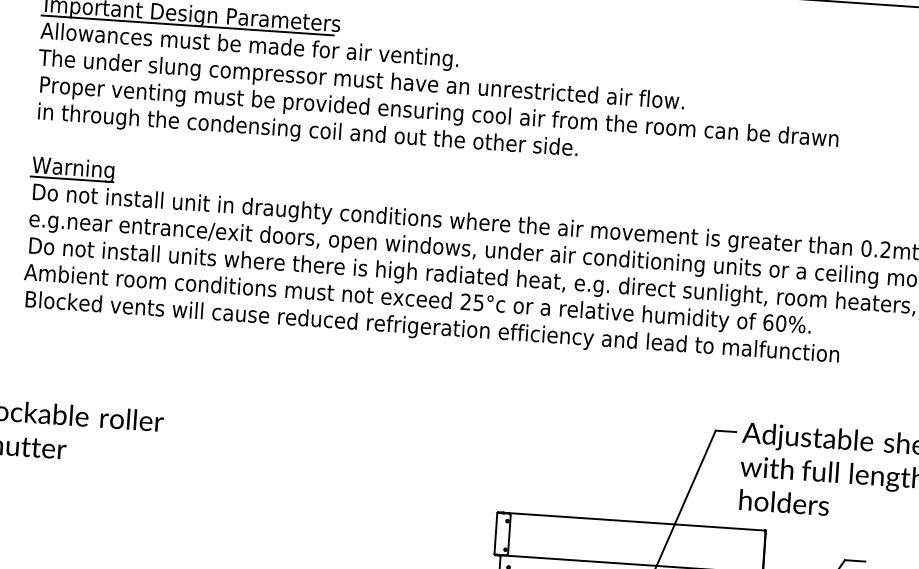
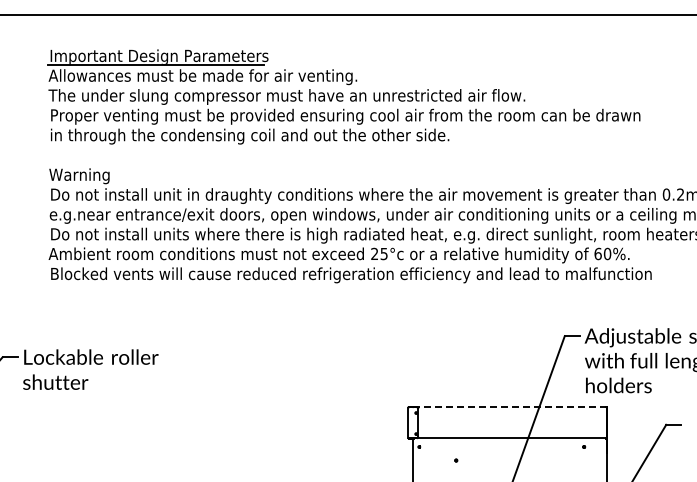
line: (71, 179) -> (78, 183), removed
line: (635, 522) -> (510, 407), solid -> dashed

